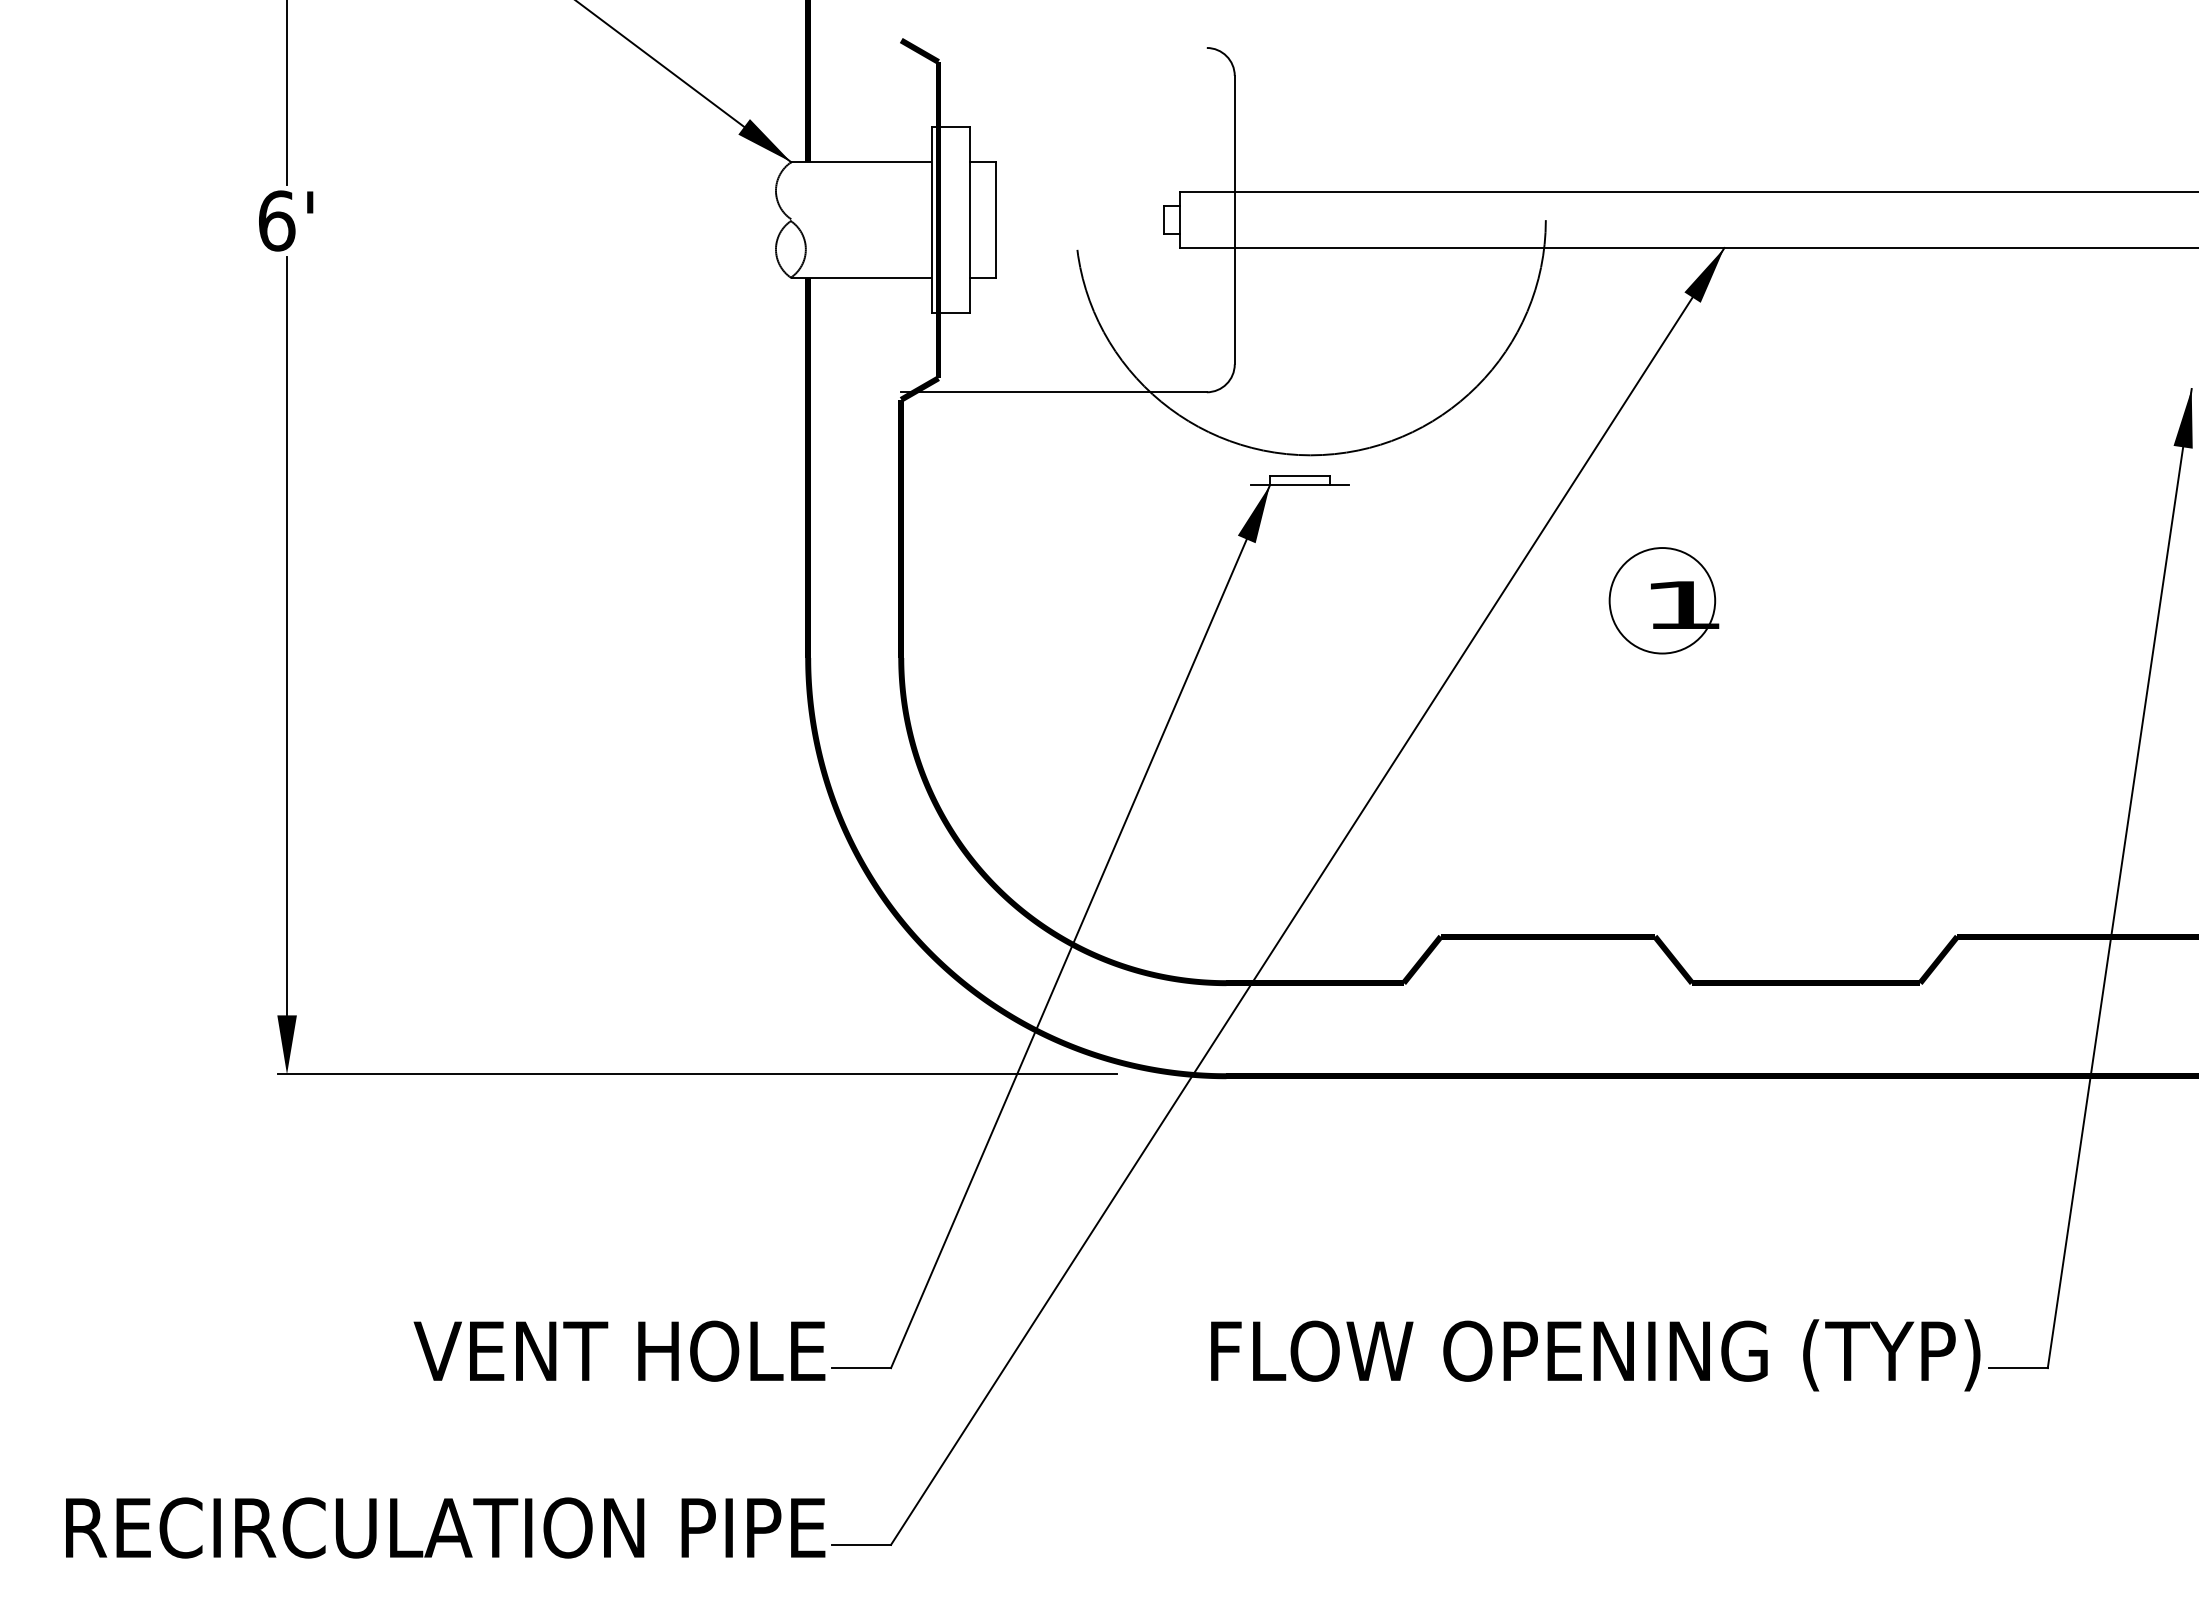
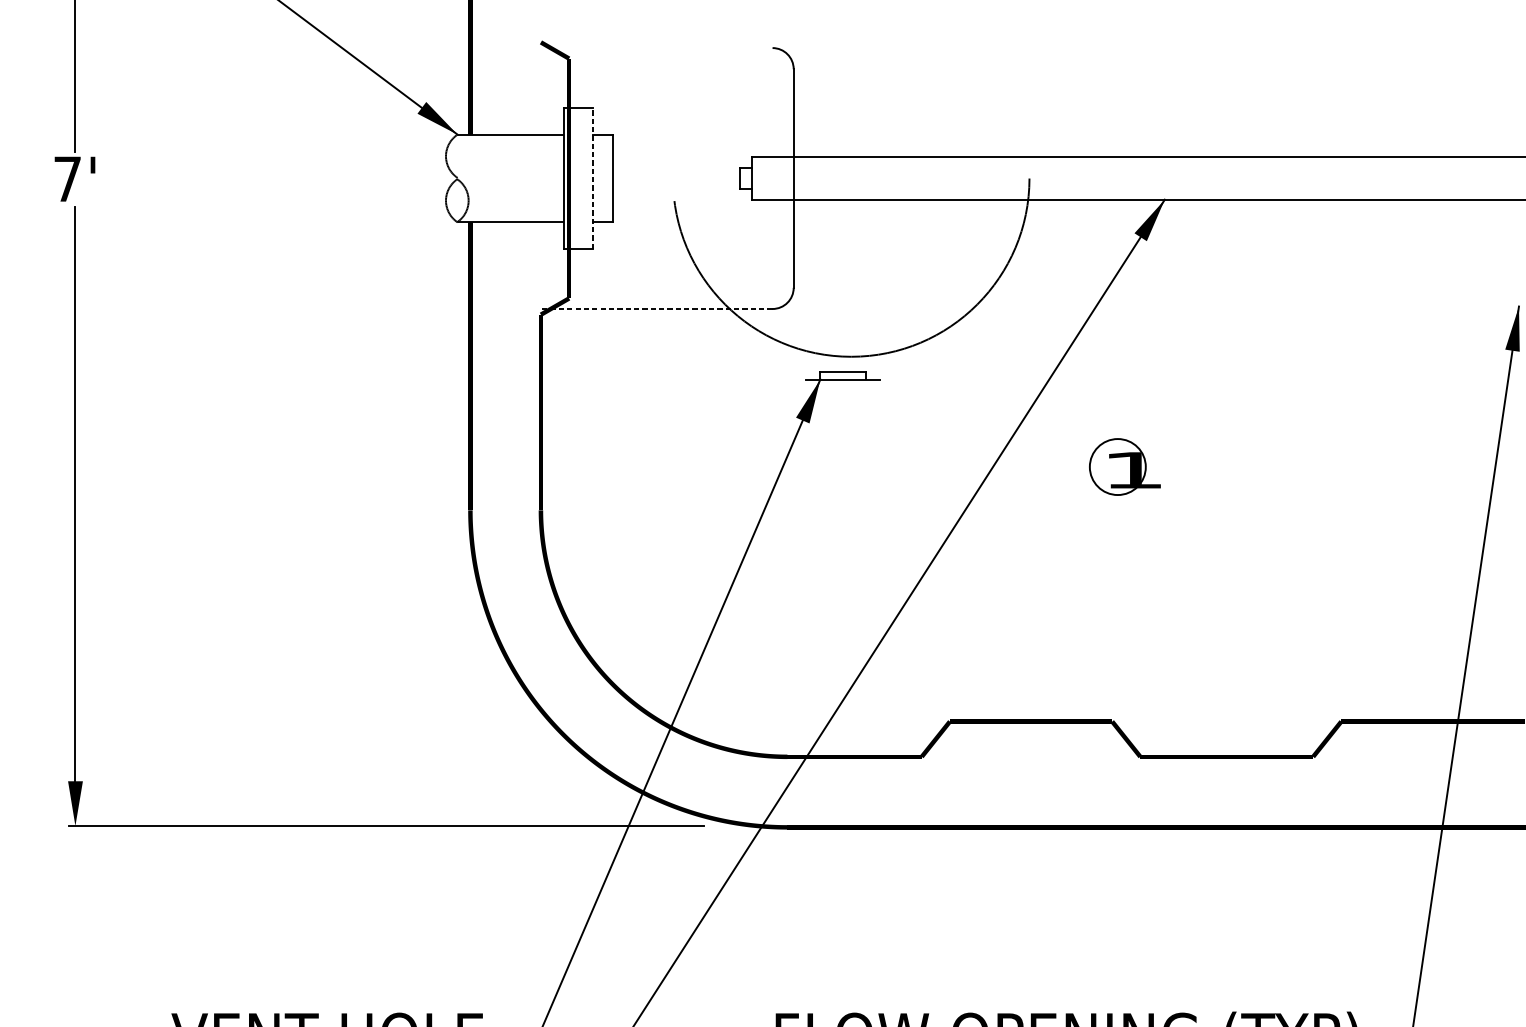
line: (969, 219) -> (592, 178), solid -> dashed
text: (277, 220) -> (68, 178), 6' -> 7'
line: (1054, 392) -> (657, 309), solid -> dashed
circle: (1662, 600) -> (1117, 466), size x0.7

